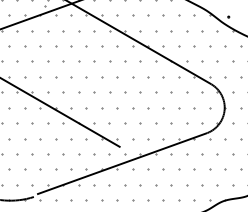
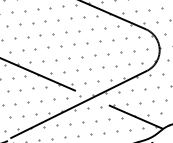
line: (187, 185) -> (135, 116), added

